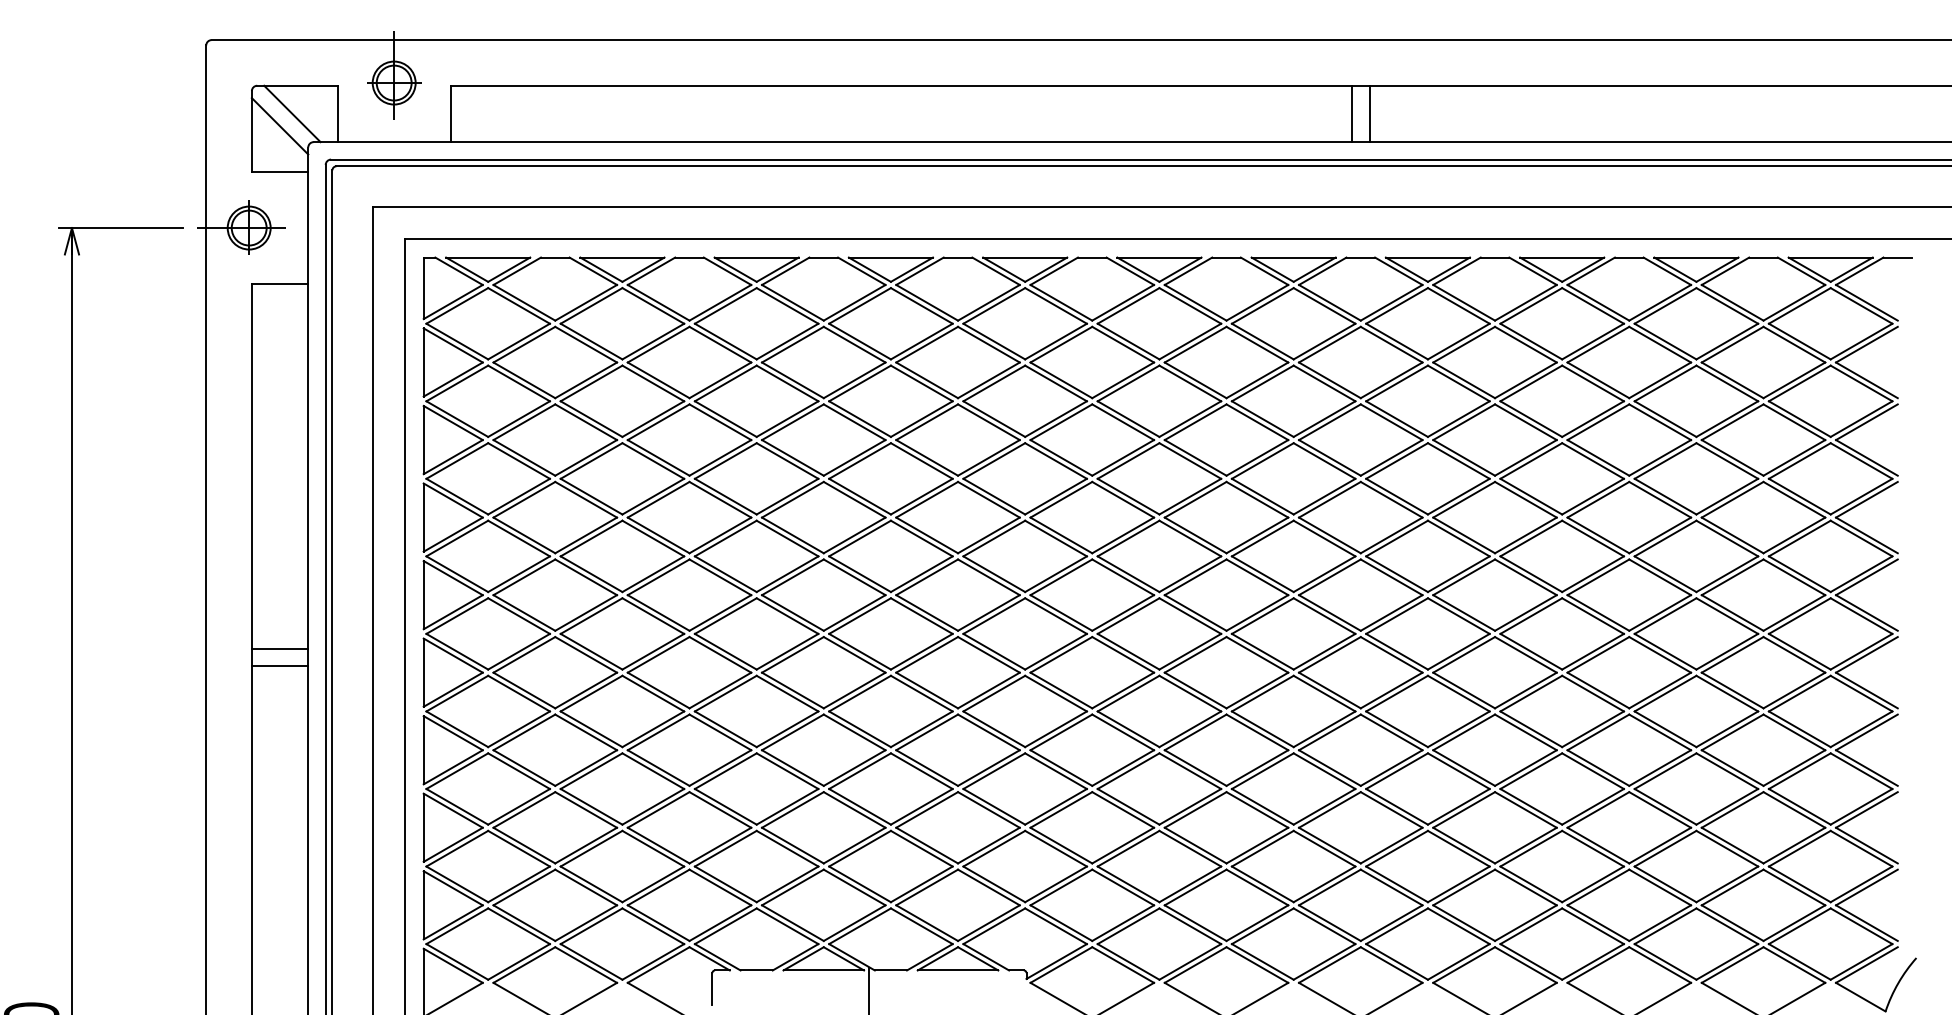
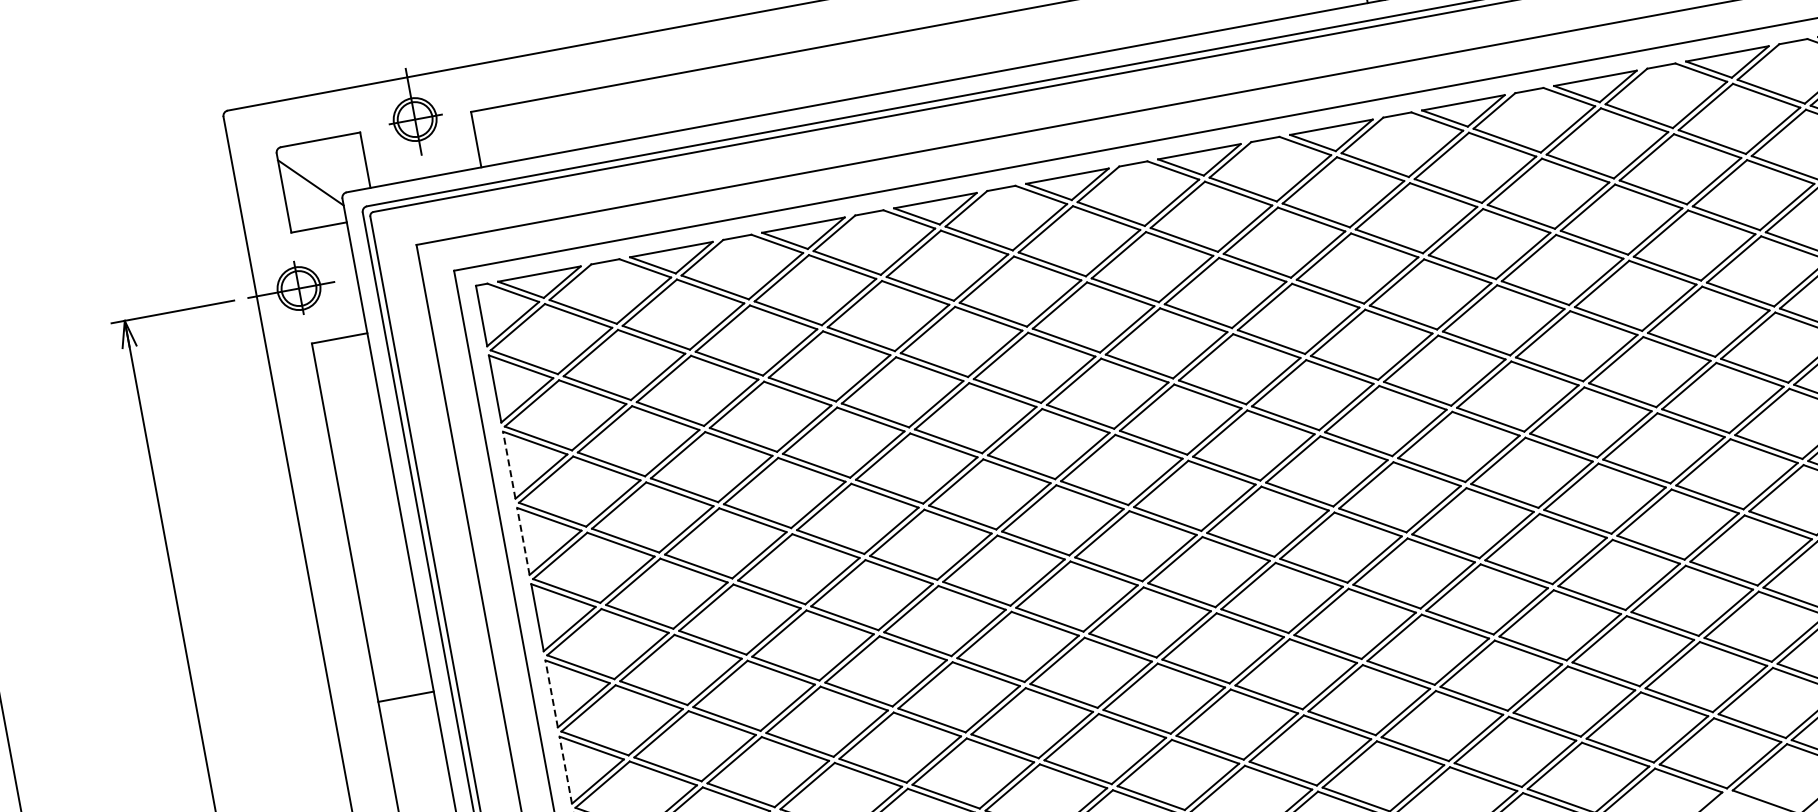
line: (292, 113) -> (320, 168), removed
line: (423, 439) -> (508, 464), solid -> dashed
line: (423, 517) -> (523, 541), solid -> dashed
line: (279, 666) -> (408, 714), removed
line: (423, 672) -> (551, 693), solid -> dashed
line: (423, 749) -> (565, 769), solid -> dashed

